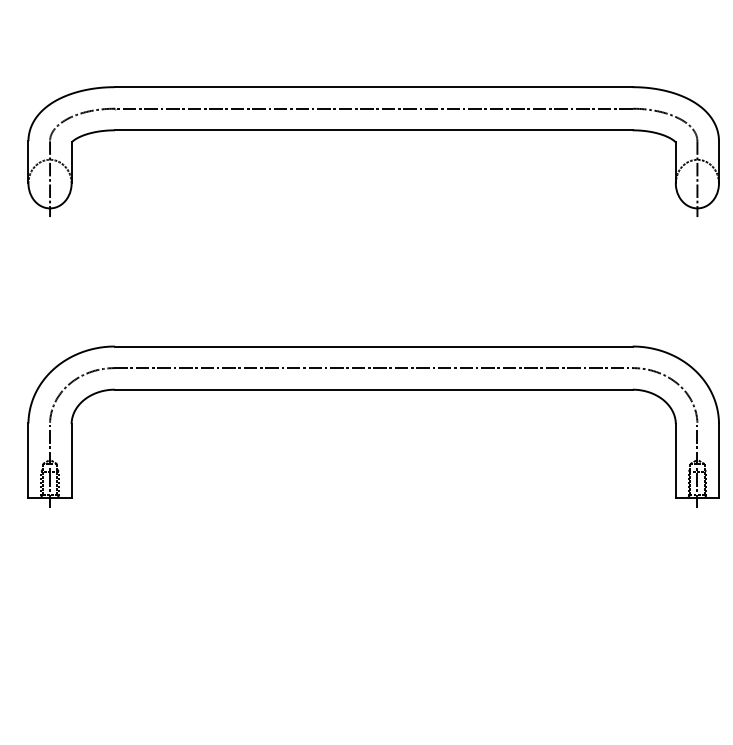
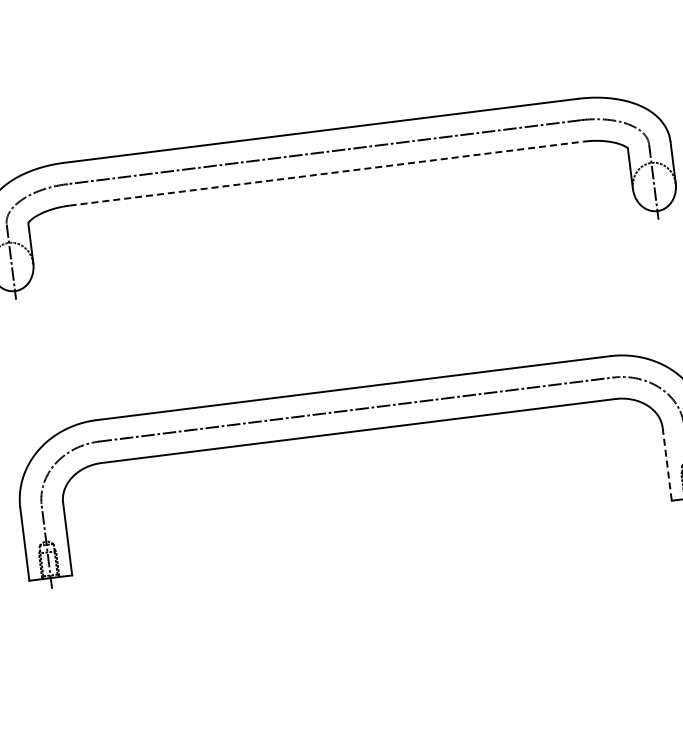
line: (373, 130) -> (326, 173), solid -> dashed
line: (675, 460) -> (666, 463), solid -> dashed

